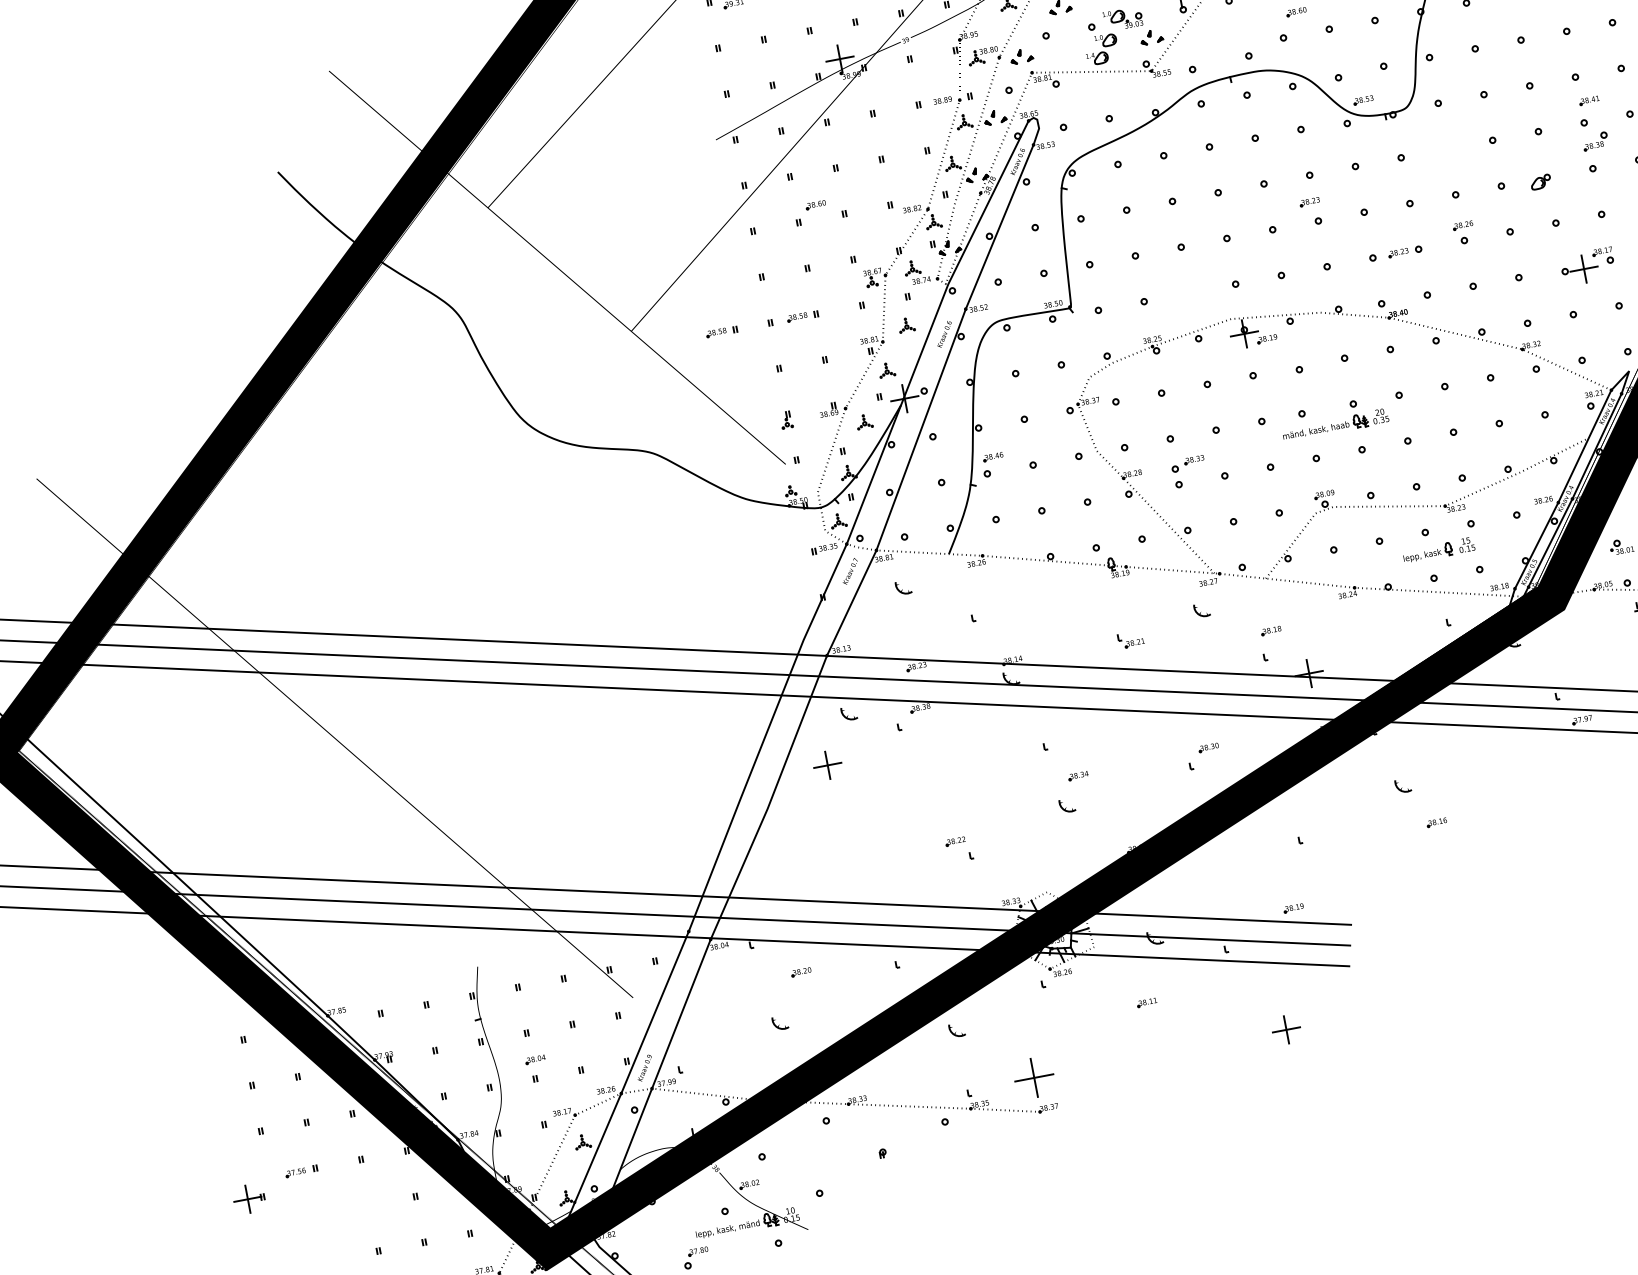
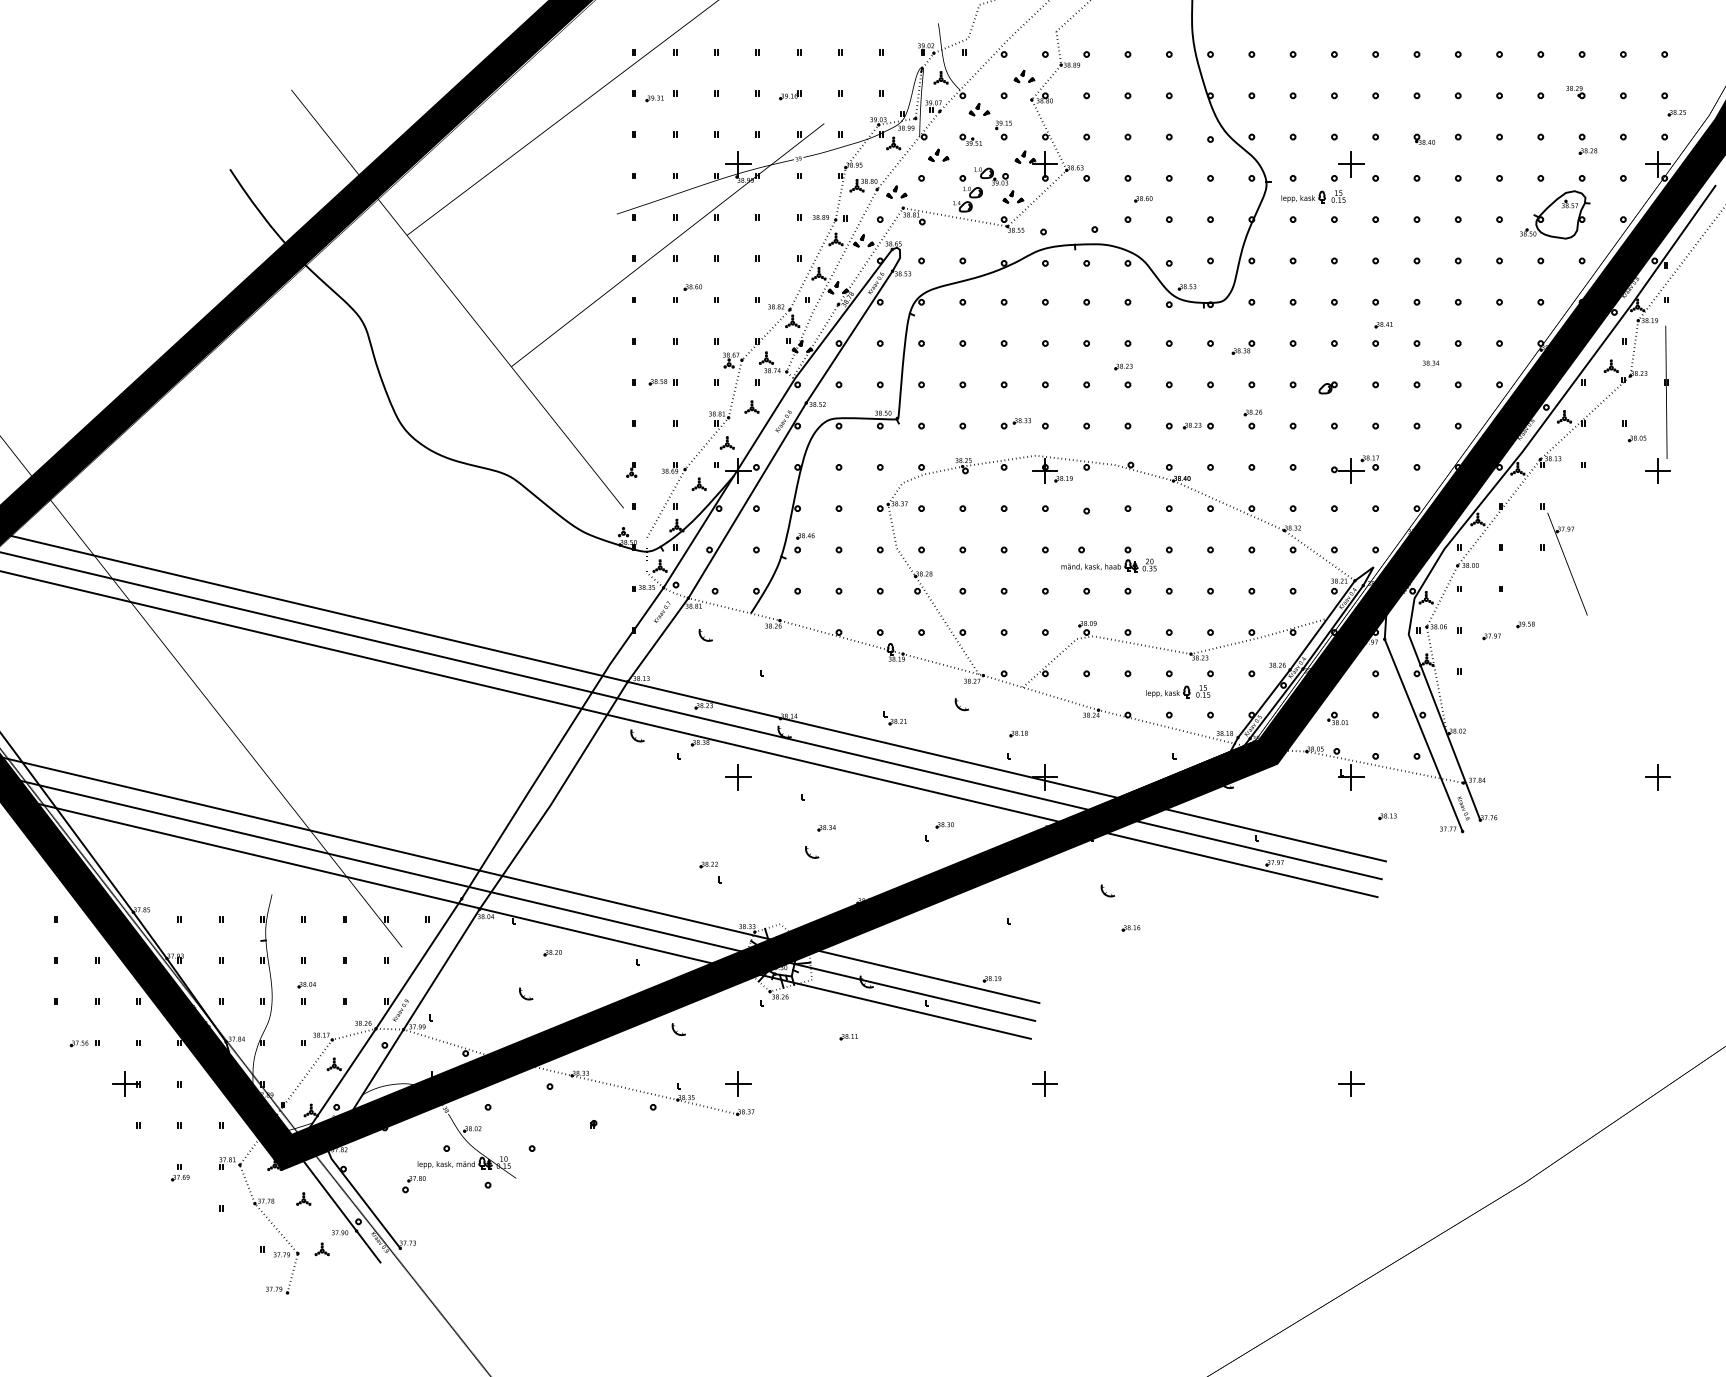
part: (1595, 141) -> (1243, 347), moved
part: (721, 332) -> (589, 382), removed
part: (1187, 463) -> (1015, 423), moved
part: (828, 765) -> (738, 777), moved
part: (1286, 1029) -> (1044, 1083), moved
part: (1034, 1077) -> (738, 1083), size x0.71
part: (249, 1198) -> (126, 1083), moved

